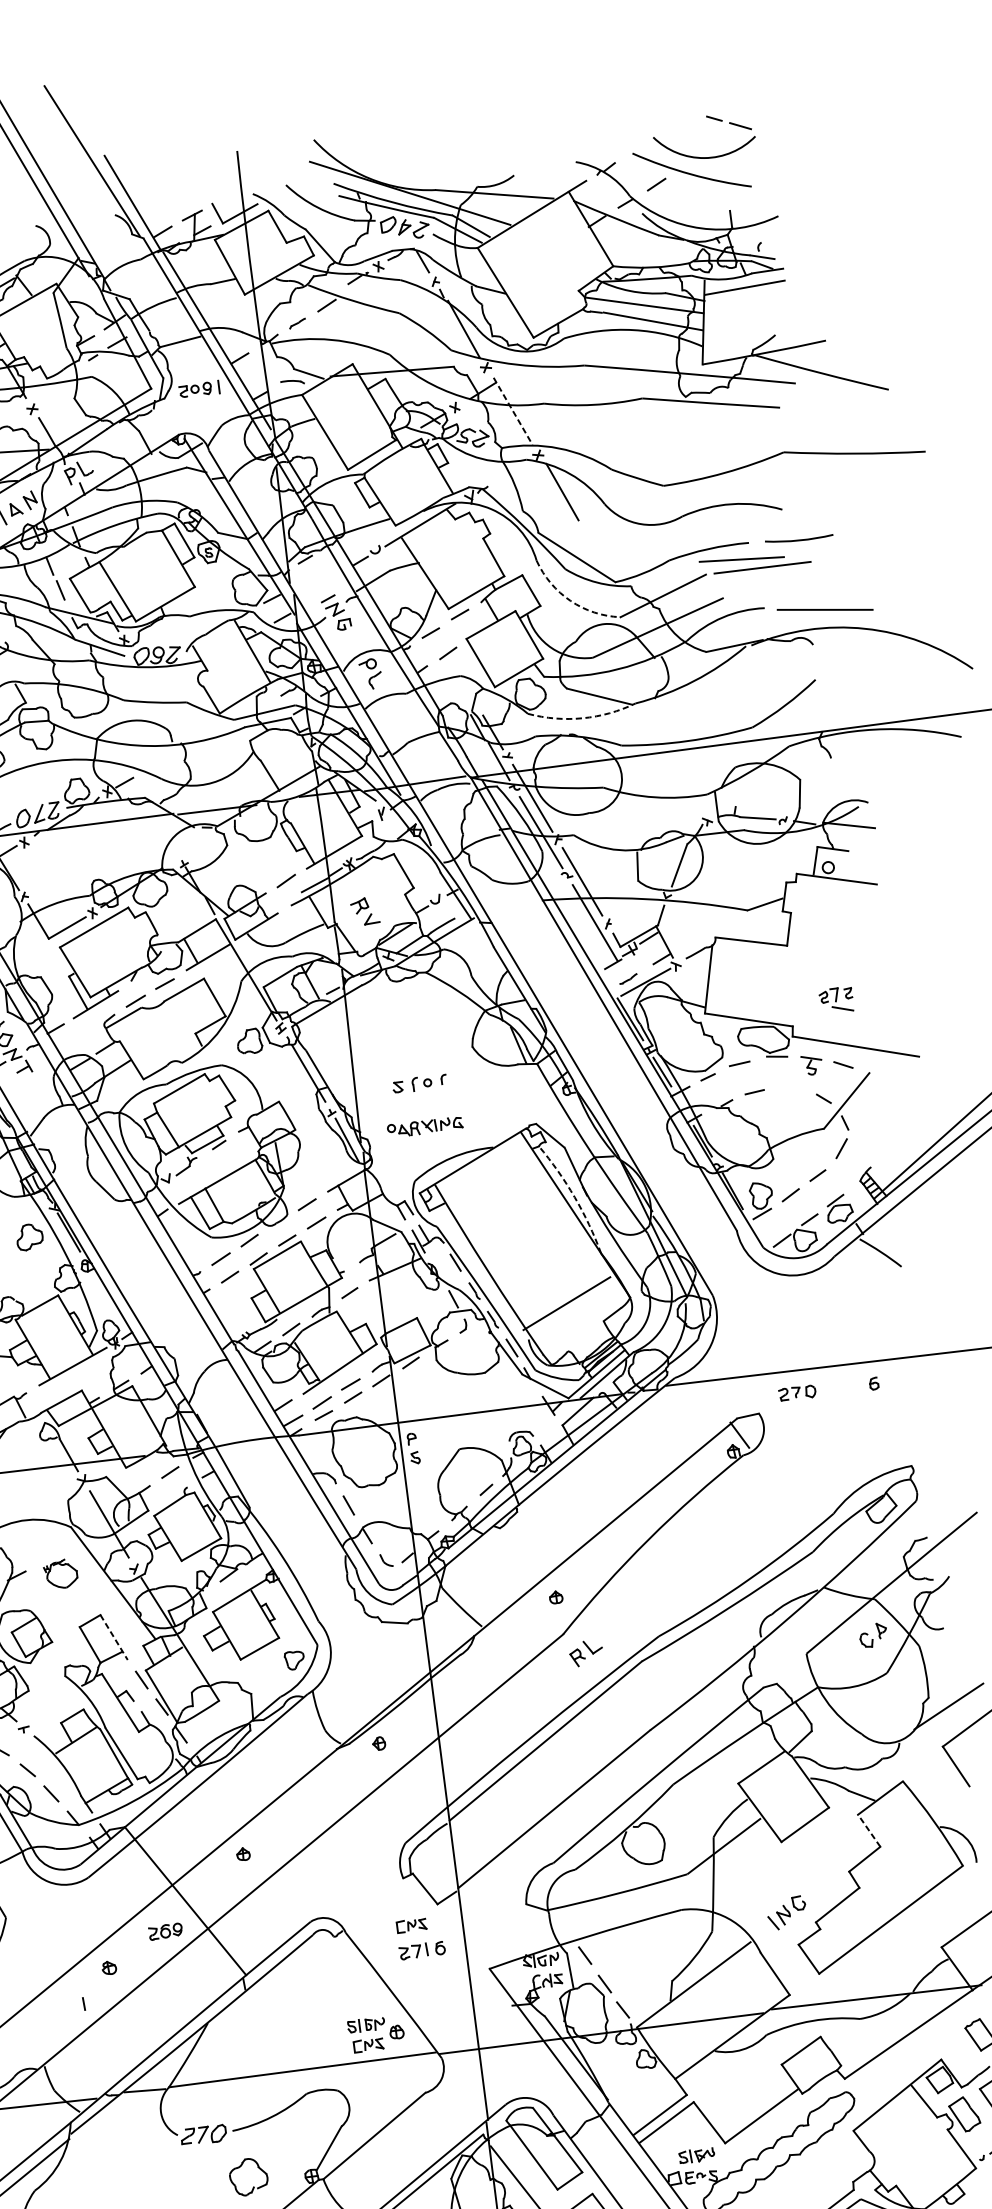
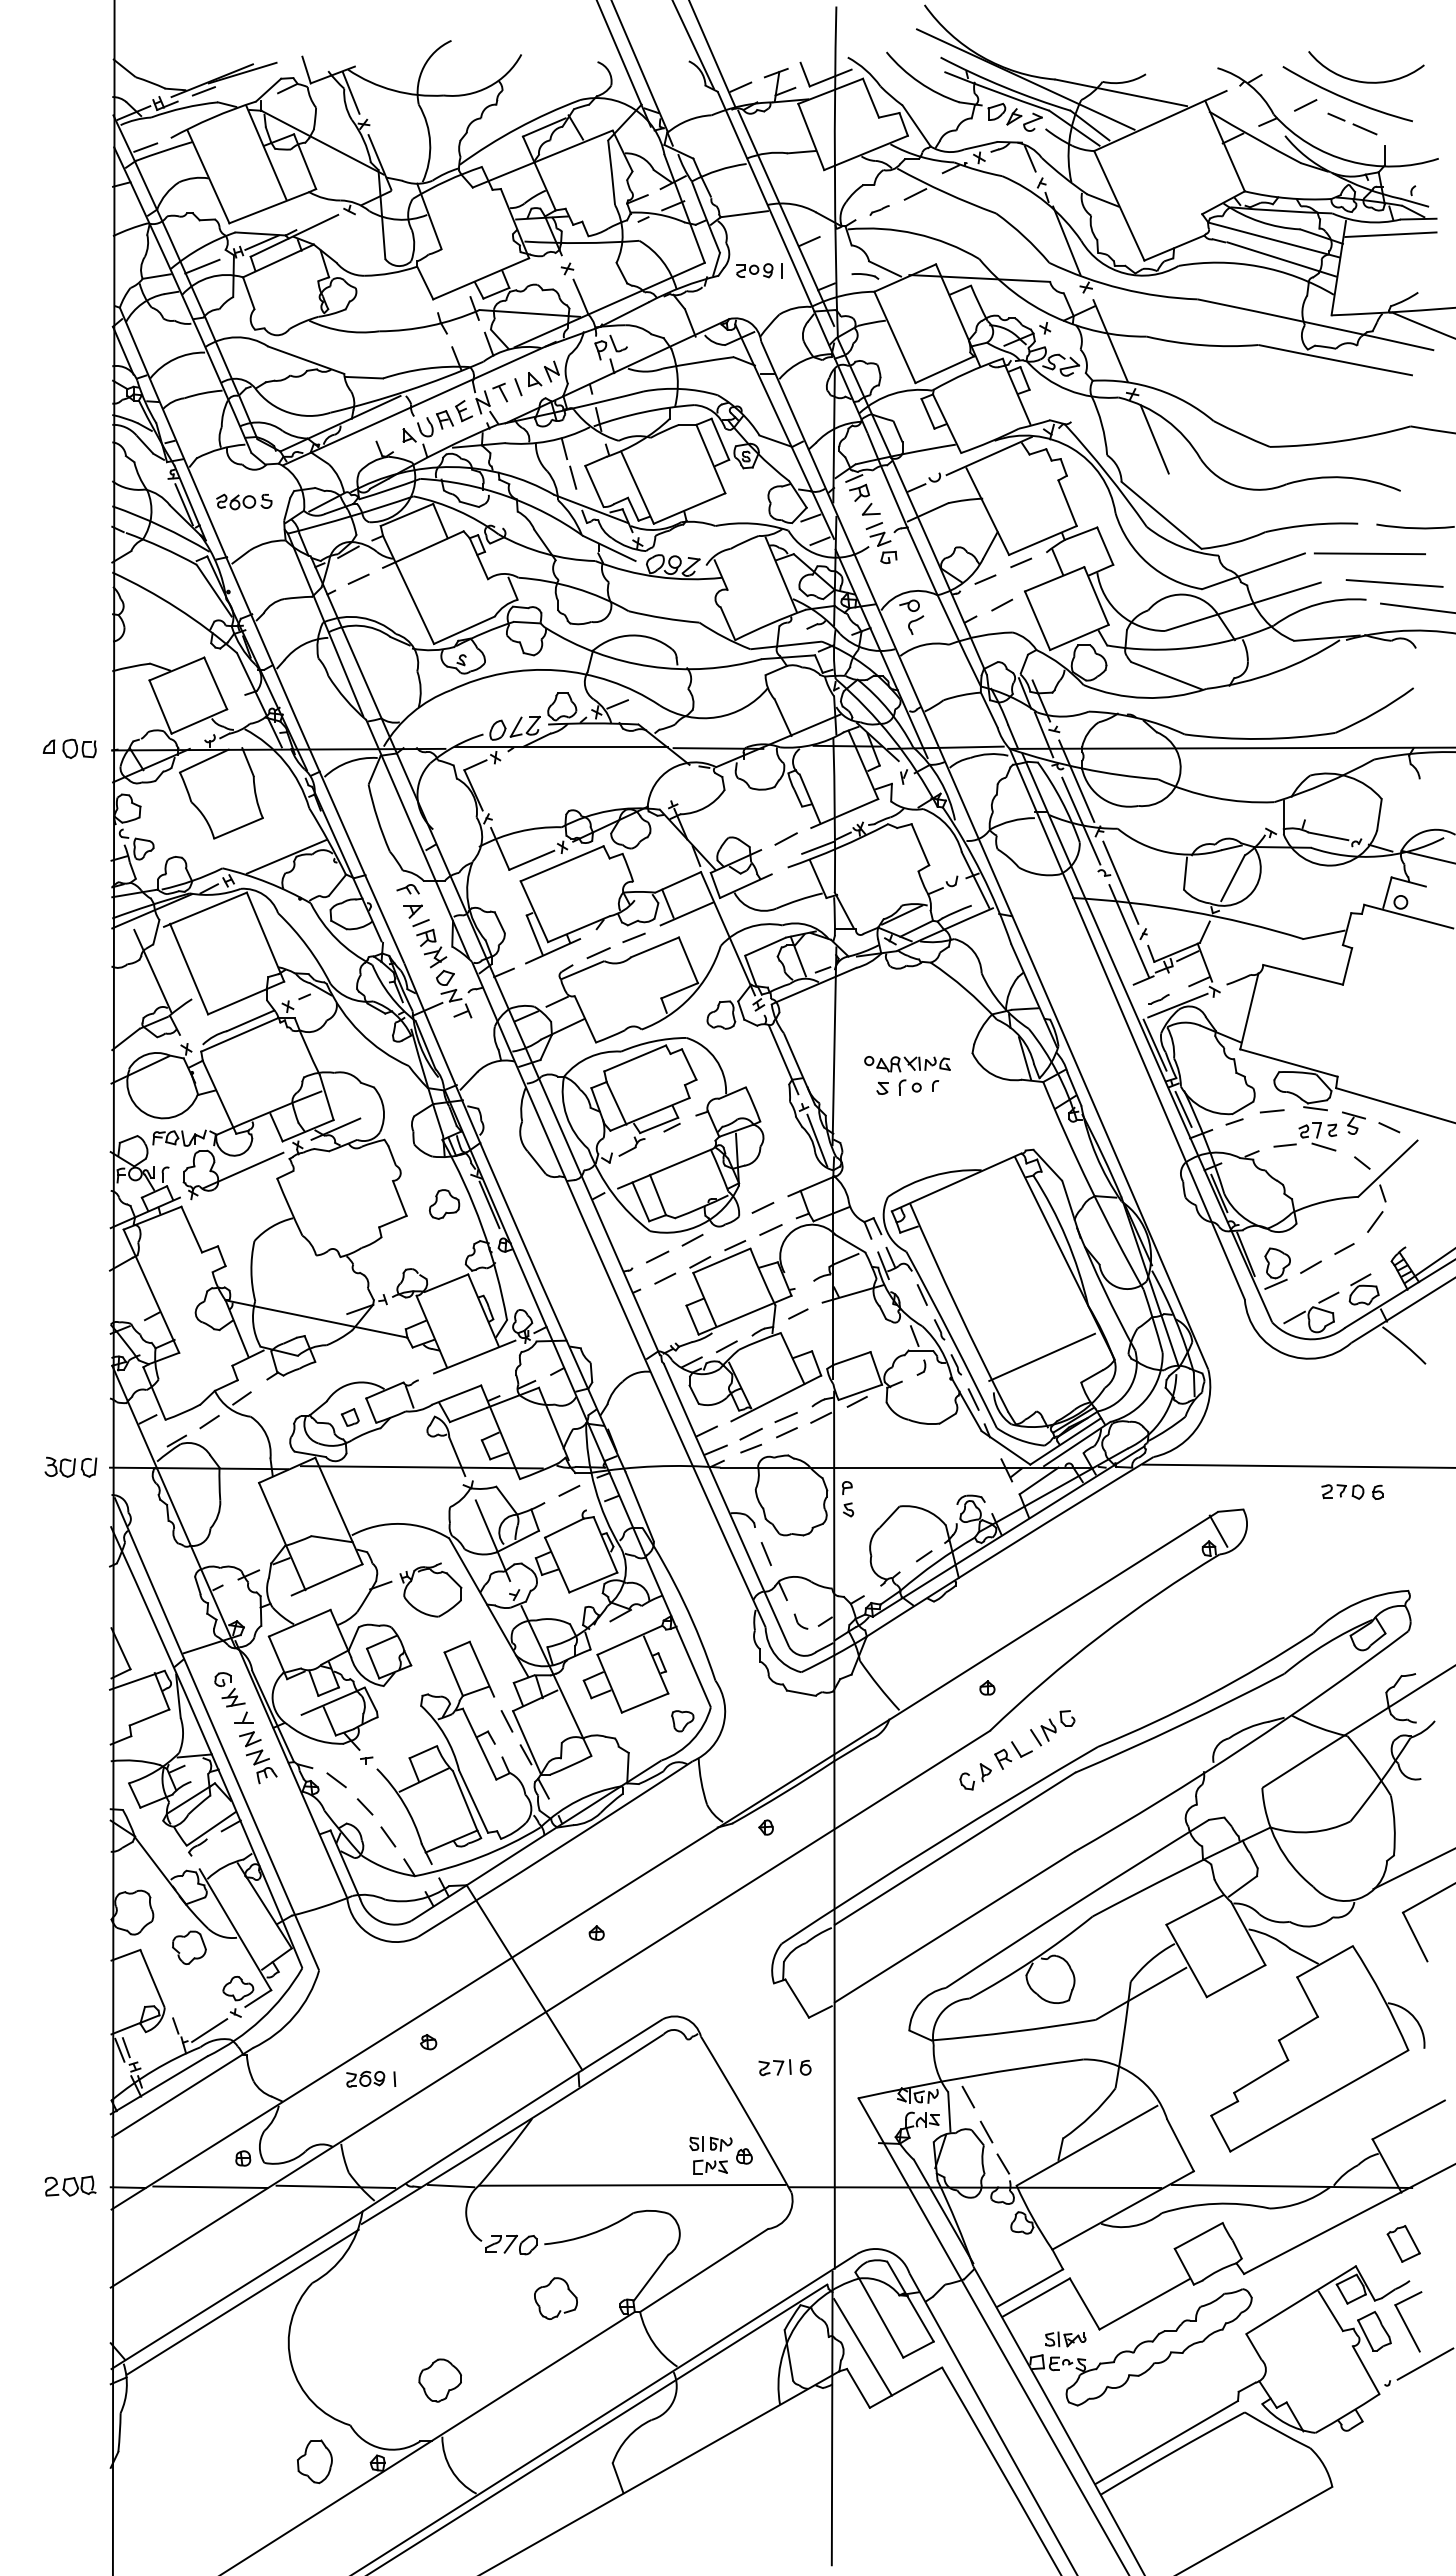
line: (729, 122) -> (1353, 123), moved
line: (513, 411) -> (1110, 341), dashed -> solid
line: (741, 559) -> (1394, 583), moved
arc: (570, 600) -> (1148, 563), dashed -> solid
arc: (582, 717) -> (1144, 697), dashed -> solid
part: (364, 911) -> (864, 499), moved
part: (836, 1000) -> (1317, 1136), moved
part: (425, 1127) -> (907, 1064), moved
arc: (574, 1197) -> (1066, 1238), dashed -> solid
part: (797, 1392) -> (1342, 1491), moved
part: (60, 1573) -> (430, 1589), size x1.67
part: (873, 1635) -> (975, 1776), moved
line: (113, 1637) -> (481, 1669), dashed -> solid
line: (869, 1830) -> (1307, 1996), dashed -> solid
part: (786, 1913) -> (1052, 1728), moved
part: (411, 1925) -> (776, 2037), removed
part: (165, 1931) -> (365, 2078), moved

